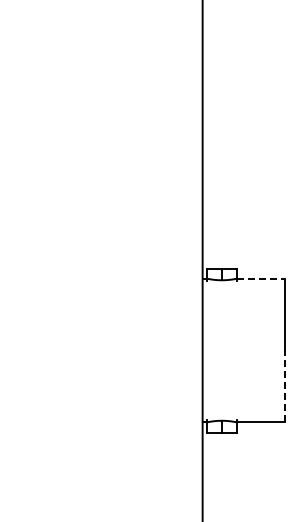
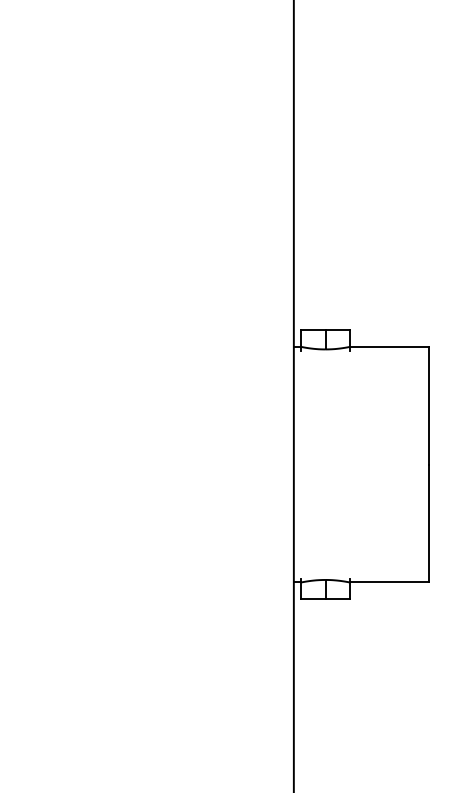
line: (261, 278) -> (390, 346), dashed -> solid
line: (285, 386) -> (429, 523), dashed -> solid

